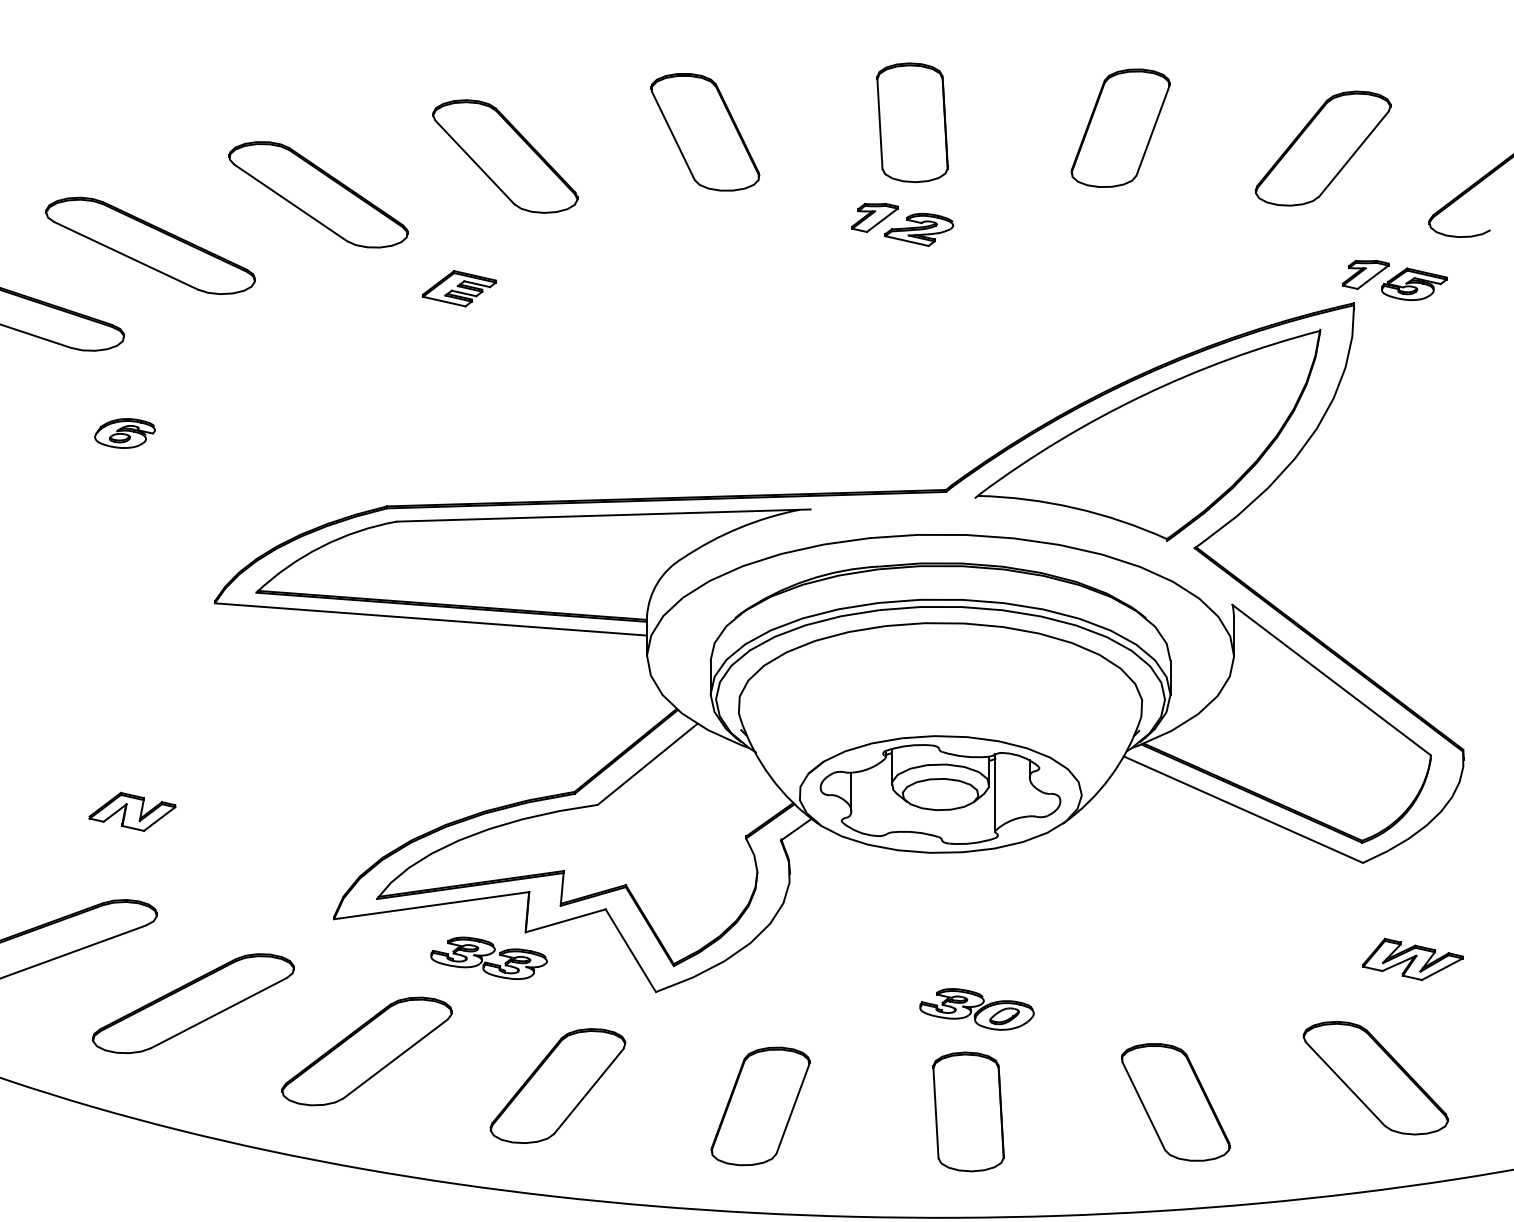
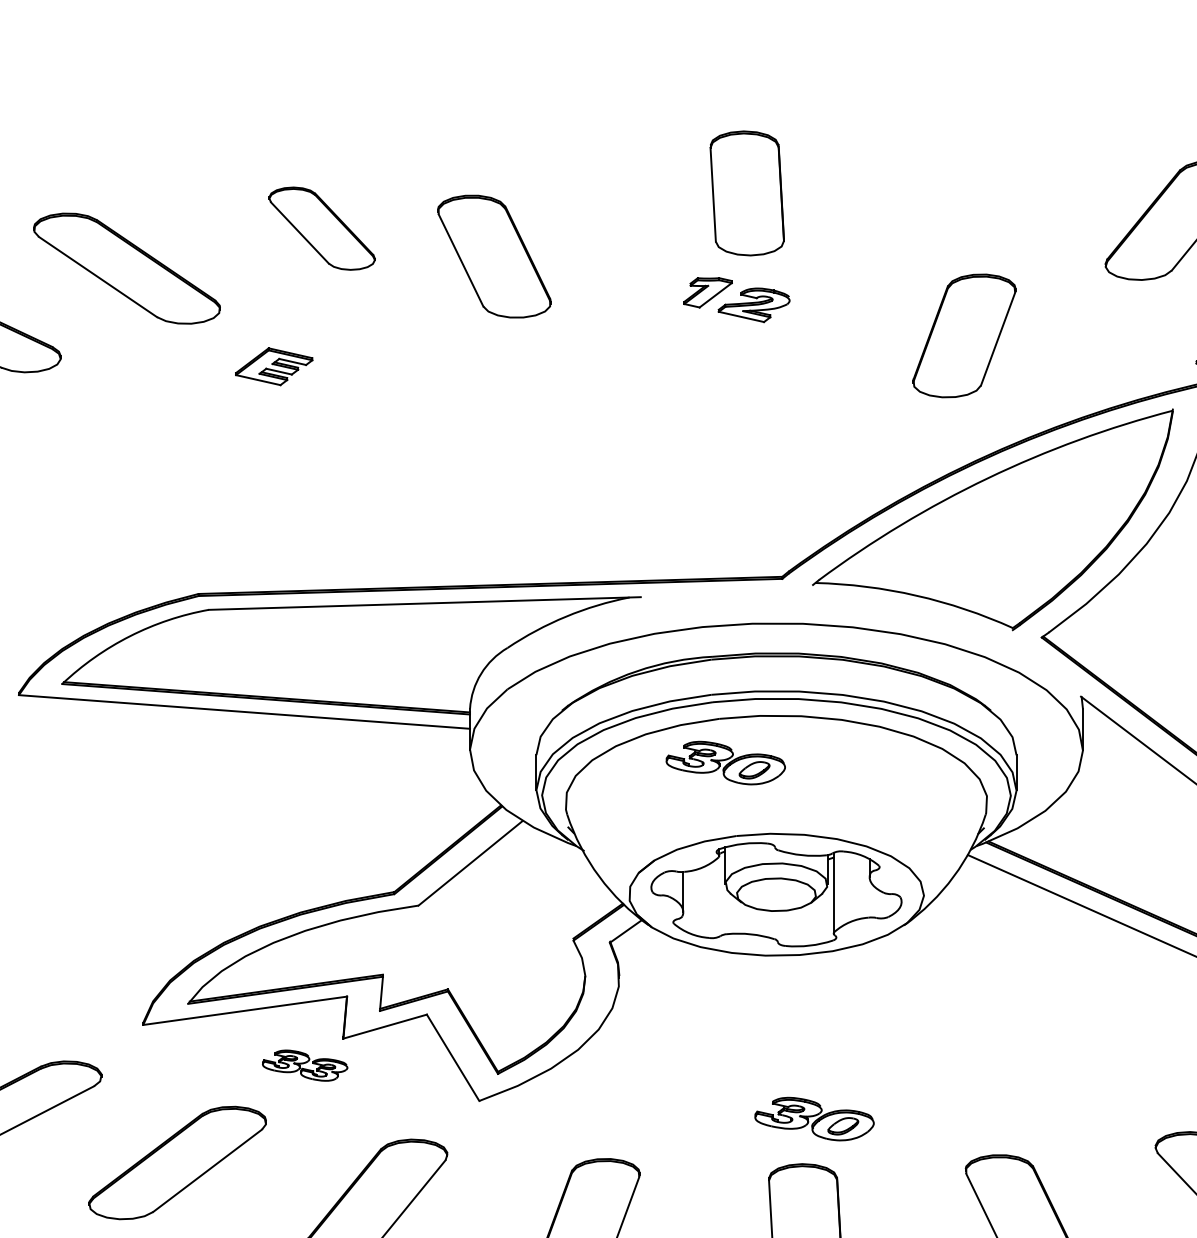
part: (1120, 127) -> (964, 335), moved
part: (705, 132) -> (494, 256), moved
part: (505, 156) -> (322, 228), size x0.7
part: (891, 668) -> (725, 763), added
part: (488, 957) -> (304, 1064), size x0.7

